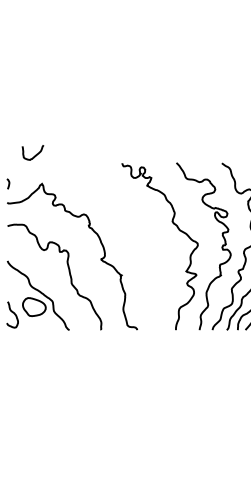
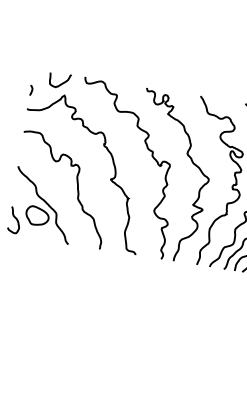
curve: (35, 154) -> (61, 82), moved
curve: (137, 230) -> (151, 156), added

